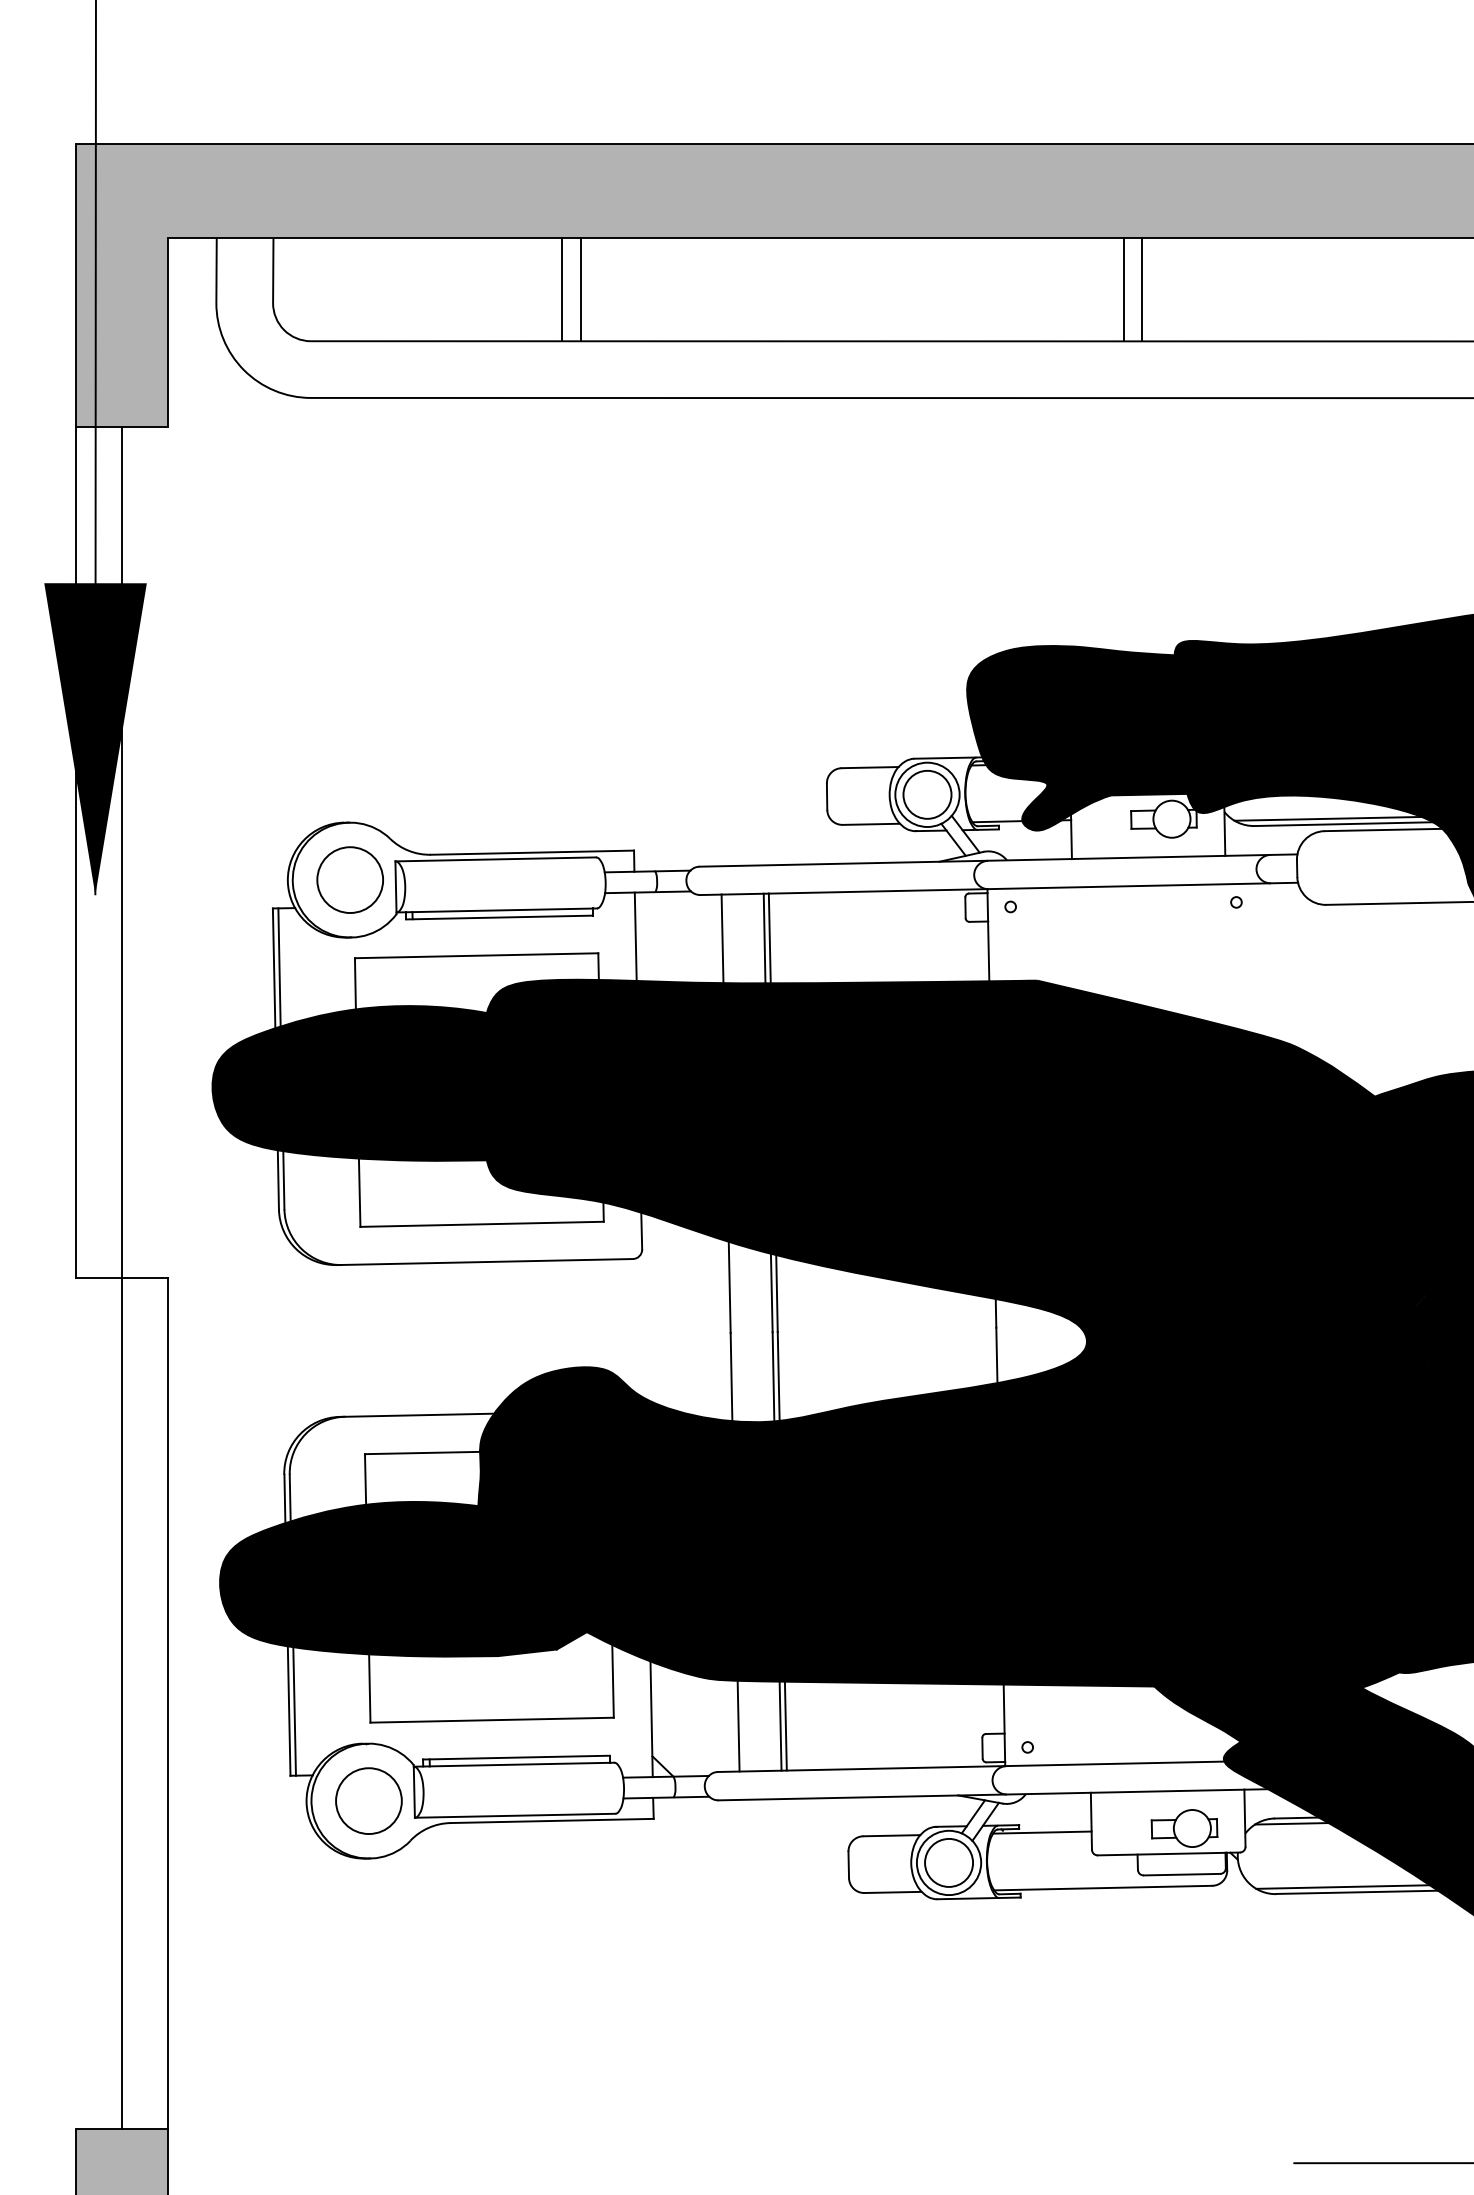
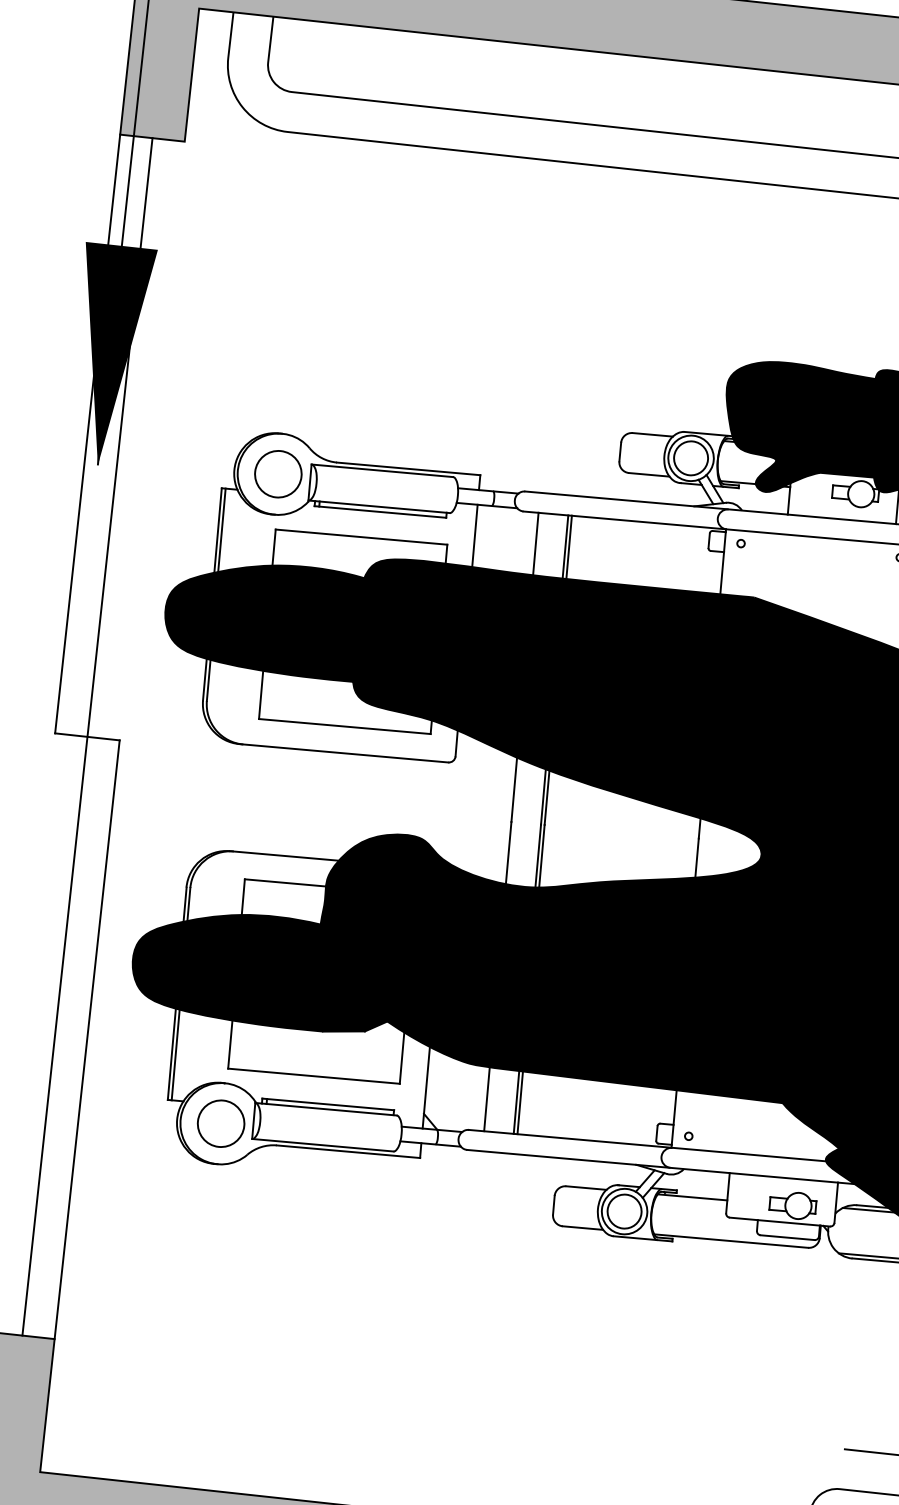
line: (562, 289) -> (472, 74), removed
line: (580, 289) -> (485, 76), removed
line: (1123, 289) -> (867, 117), removed
line: (1142, 289) -> (880, 119), removed

